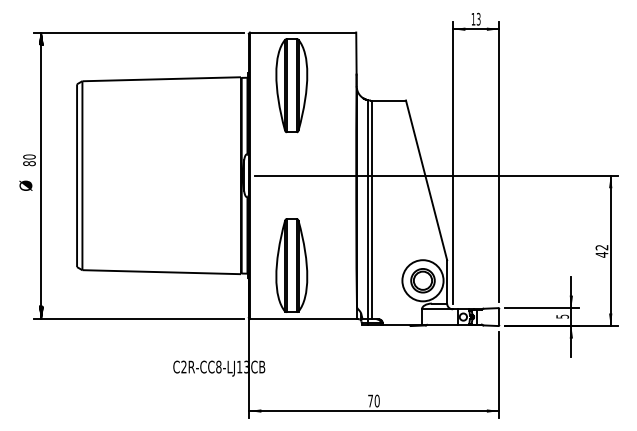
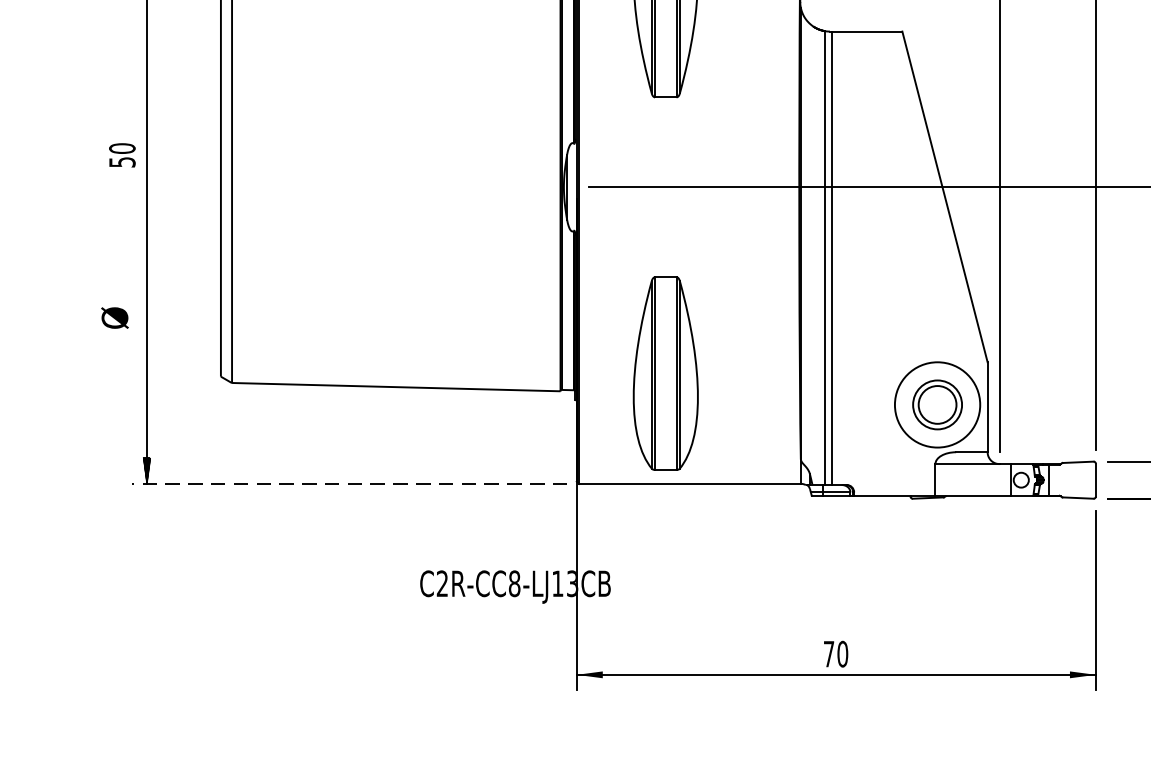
text: (29, 163) -> (122, 161), 80 -> 50
text: (25, 185) -> (114, 317), moved
line: (138, 318) -> (348, 483), solid -> dashed

